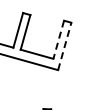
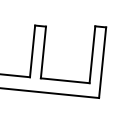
line: (58, 39) -> (92, 54), dashed -> solid
line: (64, 46) -> (102, 62), dashed -> solid

